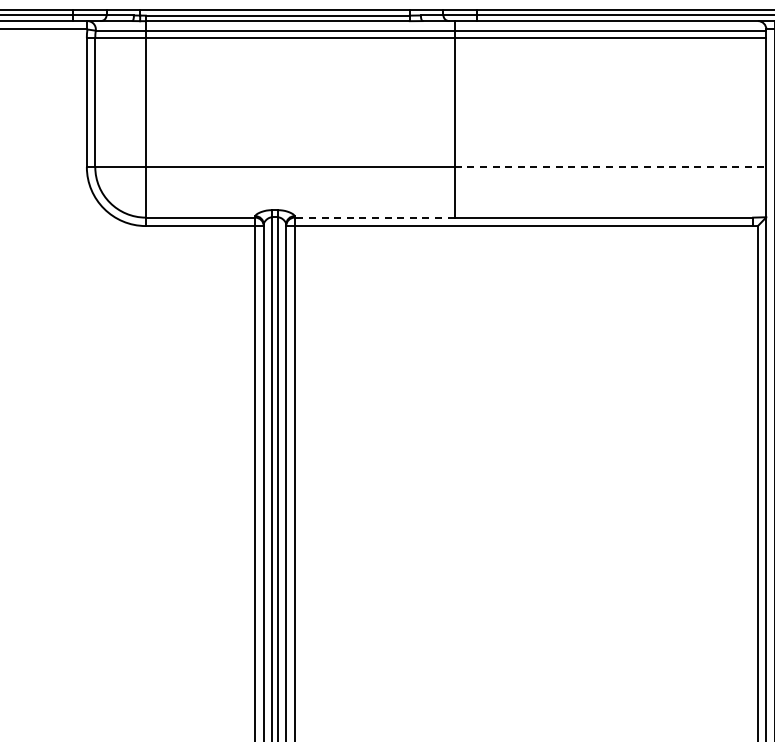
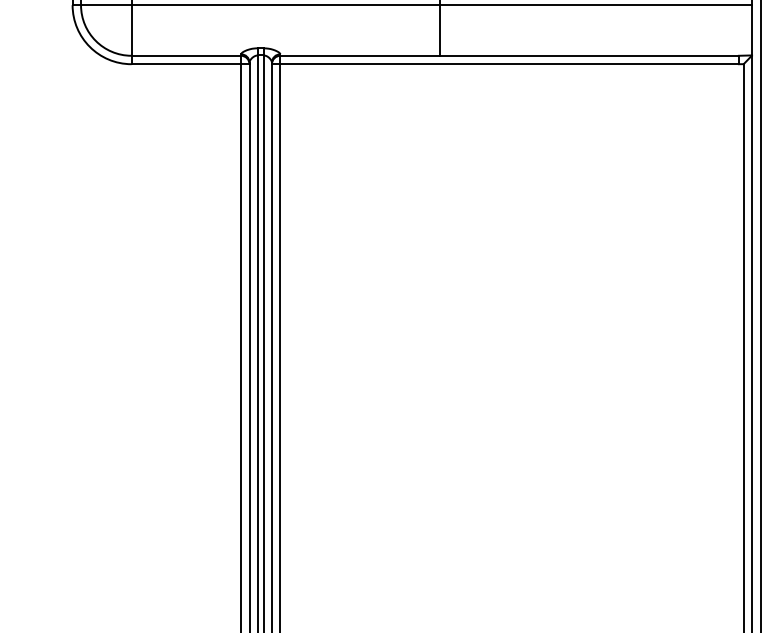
line: (610, 167) -> (596, 5), dashed -> solid
line: (374, 217) -> (360, 55), dashed -> solid

